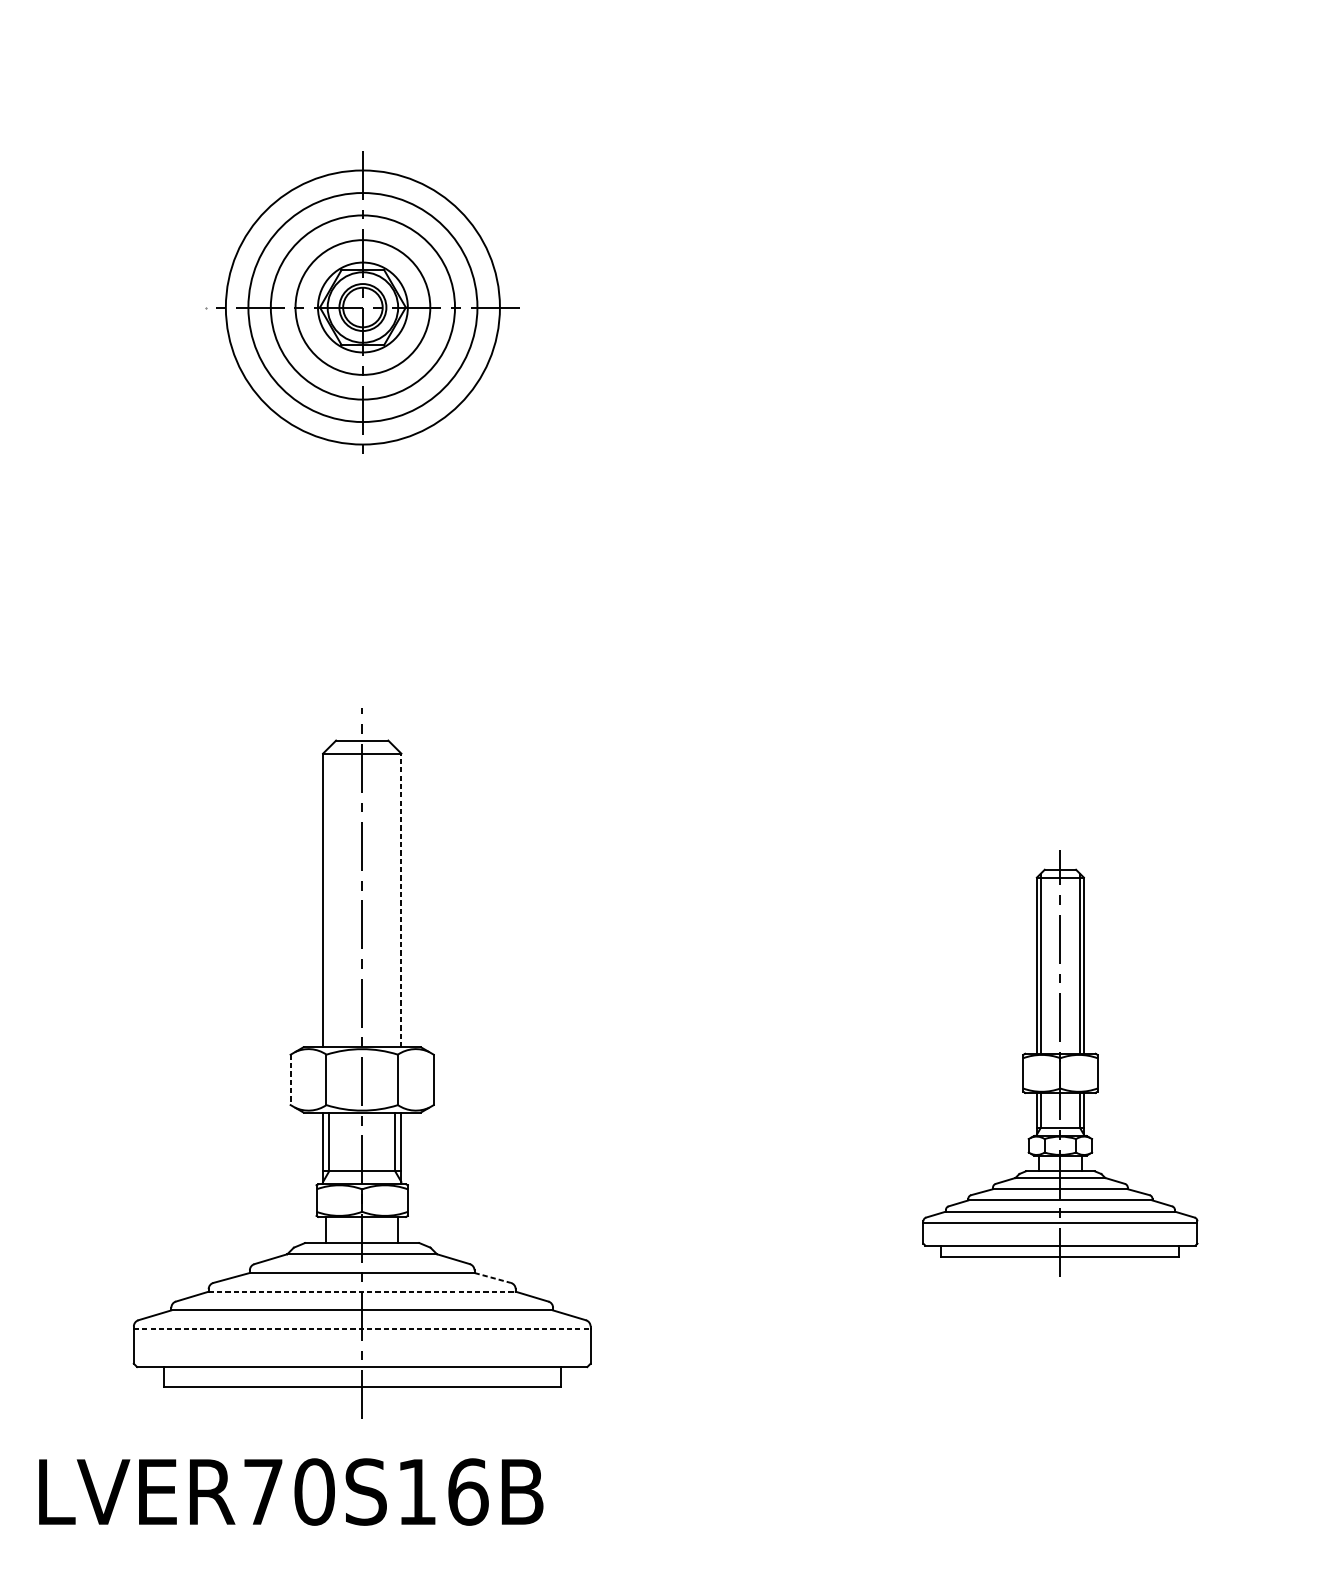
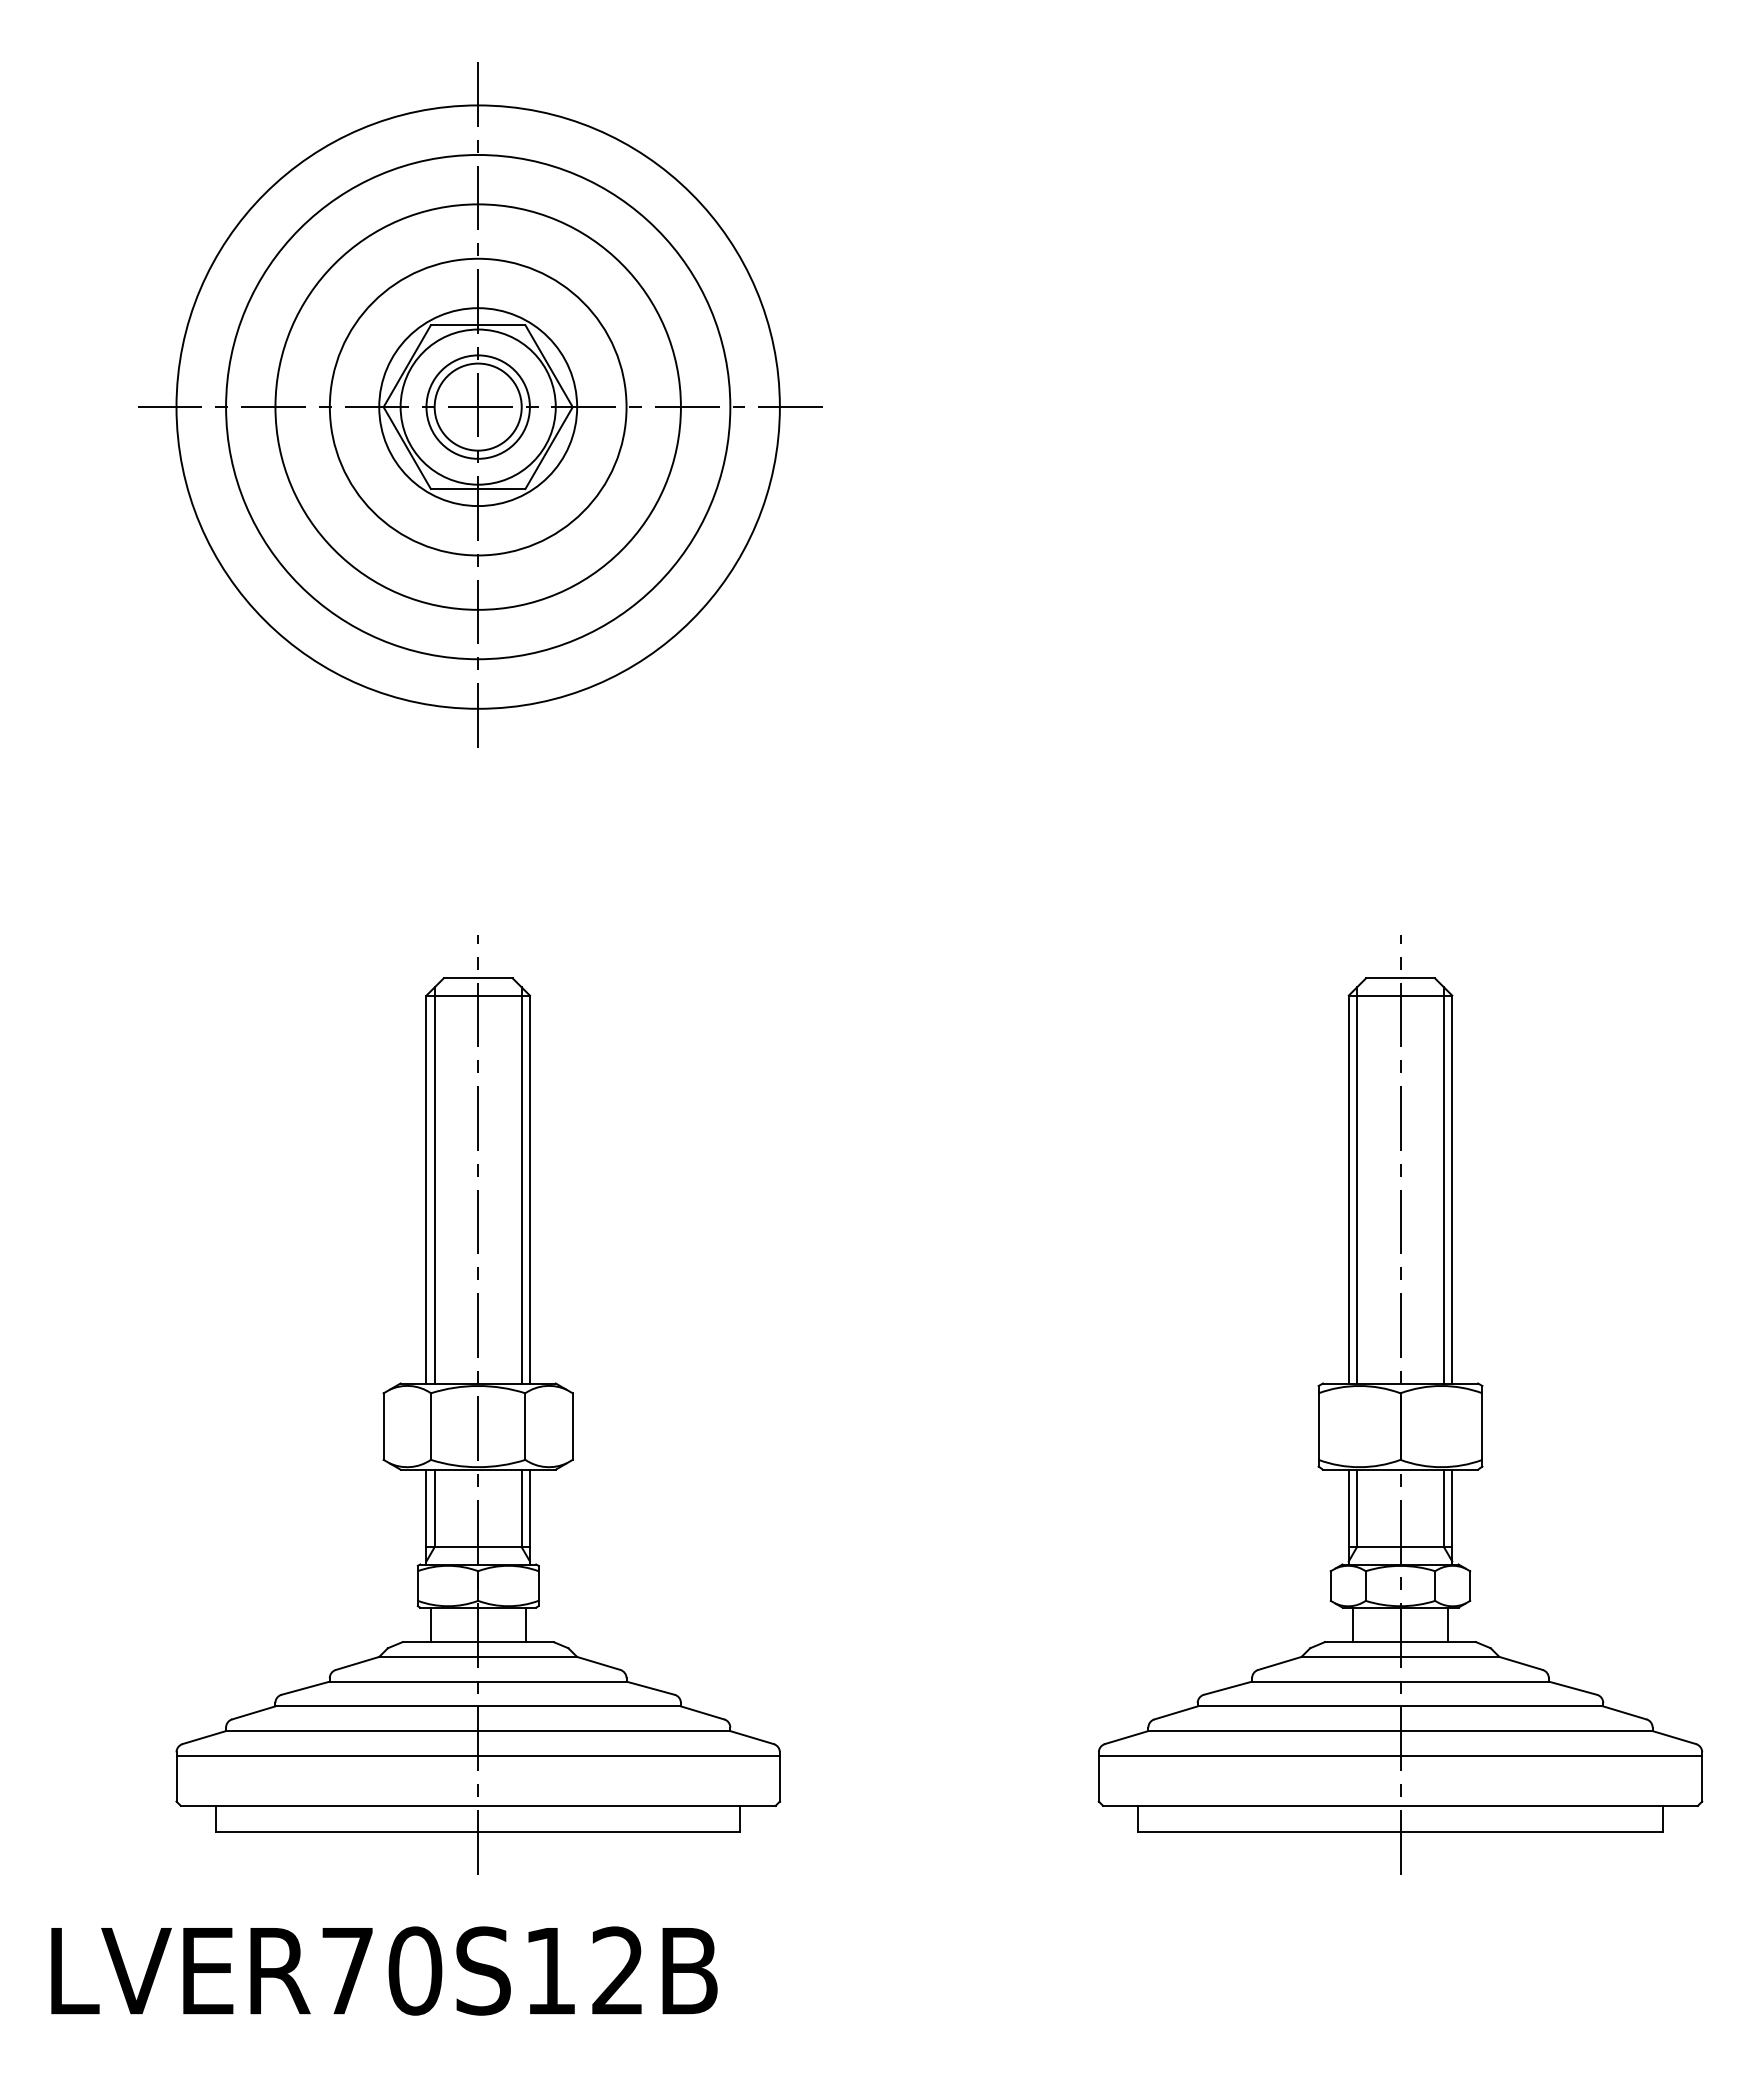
part: (363, 306) -> (480, 404), size x1.67
line: (329, 897) -> (434, 1185), added
line: (395, 897) -> (521, 1185), added
line: (401, 900) -> (529, 1189), dashed -> solid
part: (1060, 1063) -> (1400, 1404), size x1.67
line: (290, 1080) -> (383, 1427), dashed -> solid
line: (492, 1278) -> (650, 1688), dashed -> solid
line: (362, 1291) -> (478, 1706), dashed -> solid
line: (362, 1328) -> (478, 1755), dashed -> solid
text: (468, 1491) -> (618, 1970), LVER70S16B -> LVER70S12B

